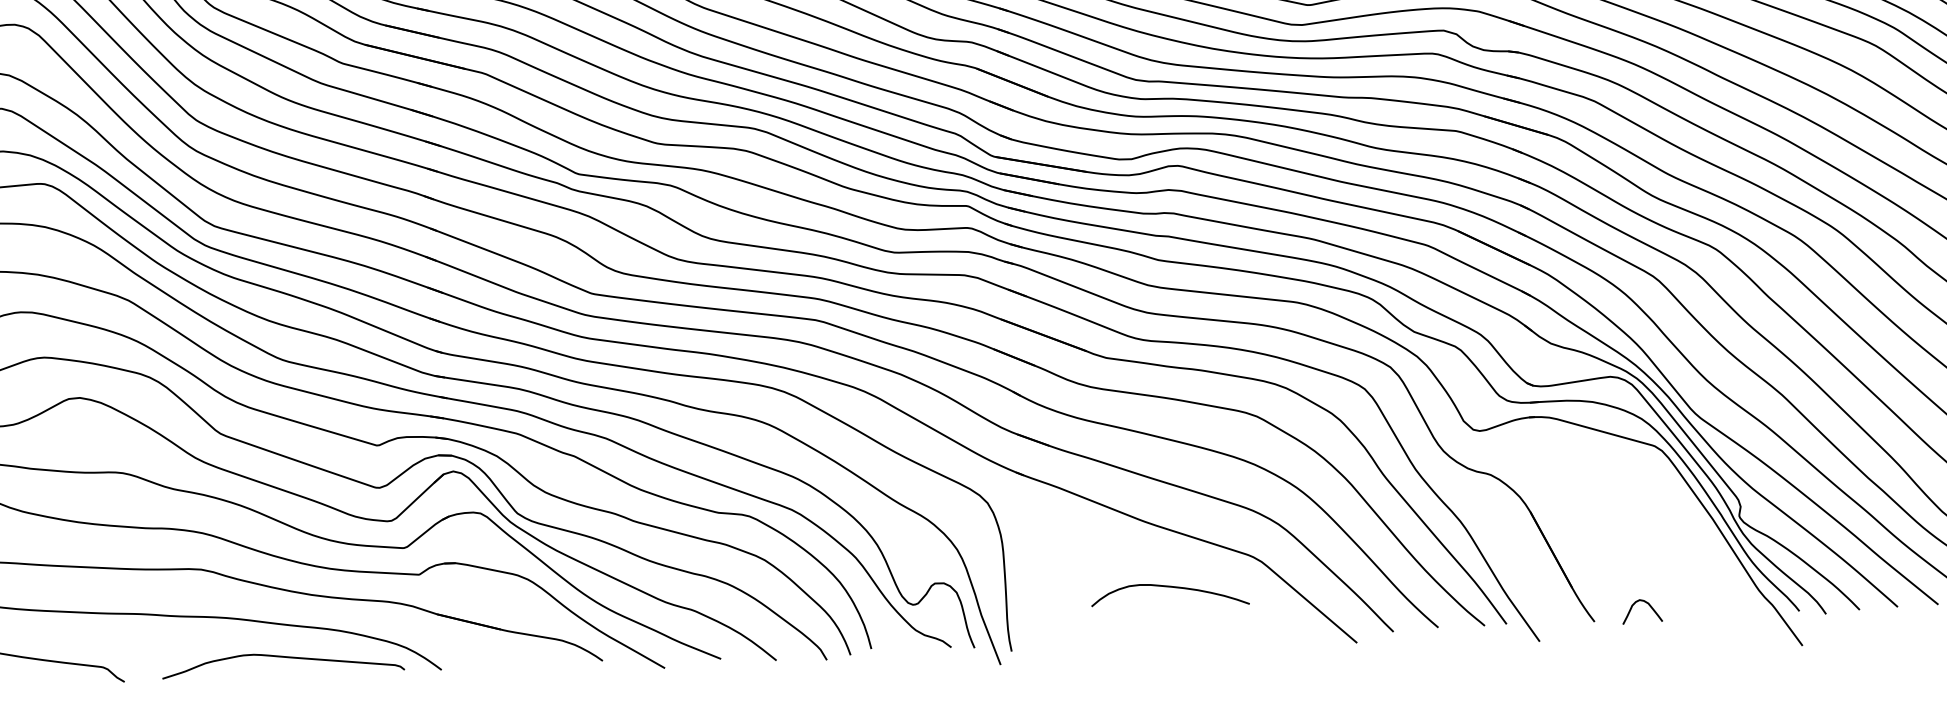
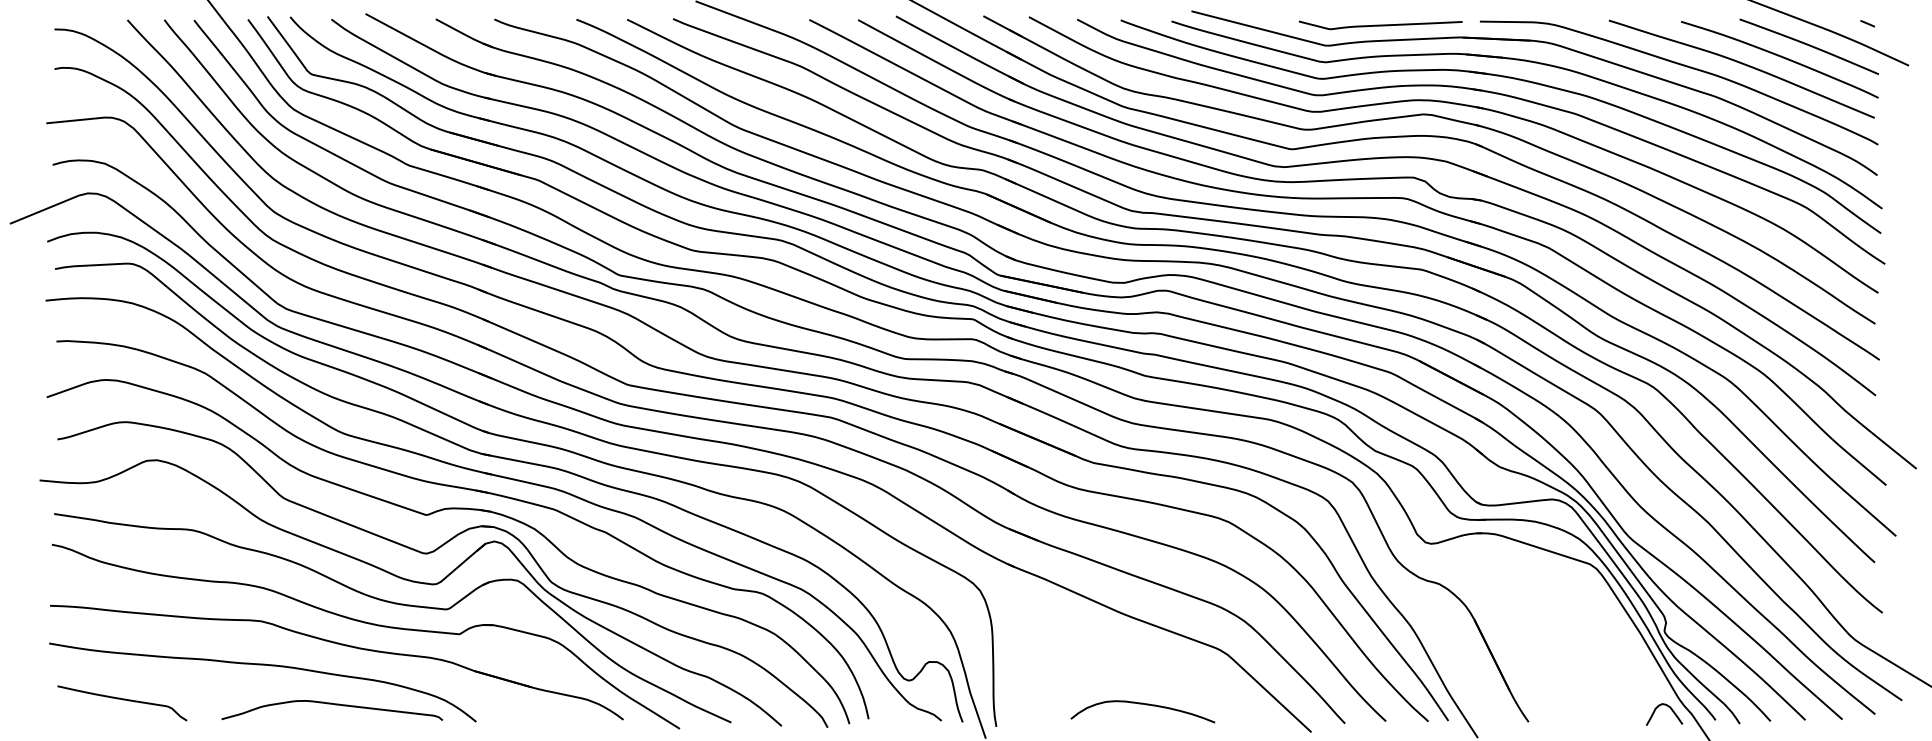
curve: (1172, 588) -> (1145, 705), moved
curve: (1647, 604) -> (1669, 708), moved

